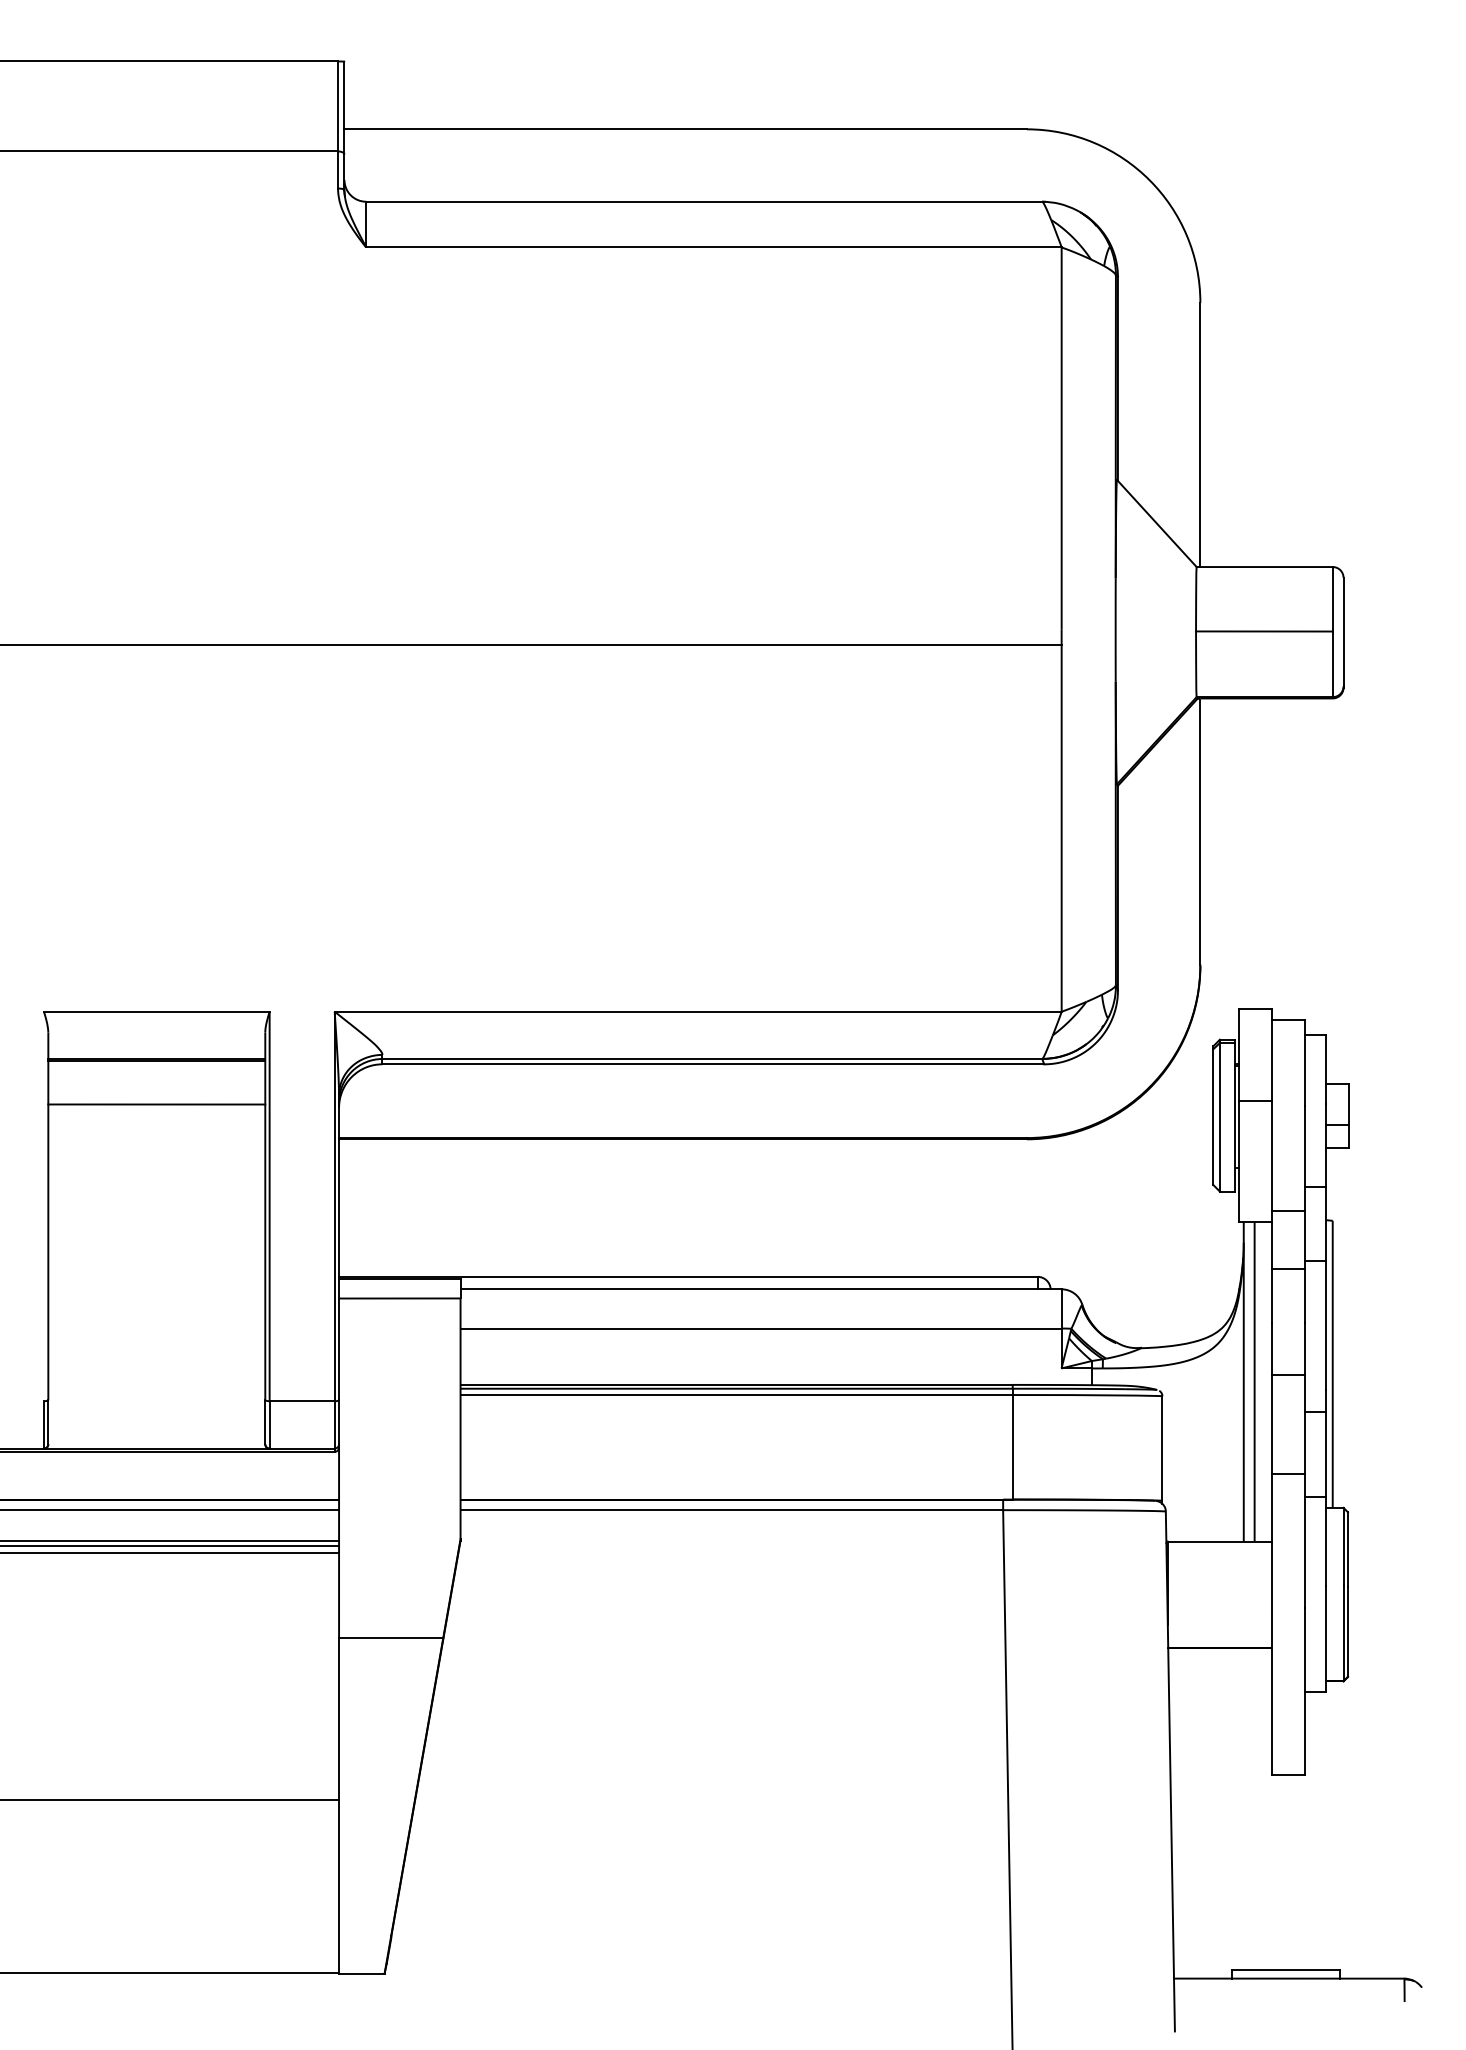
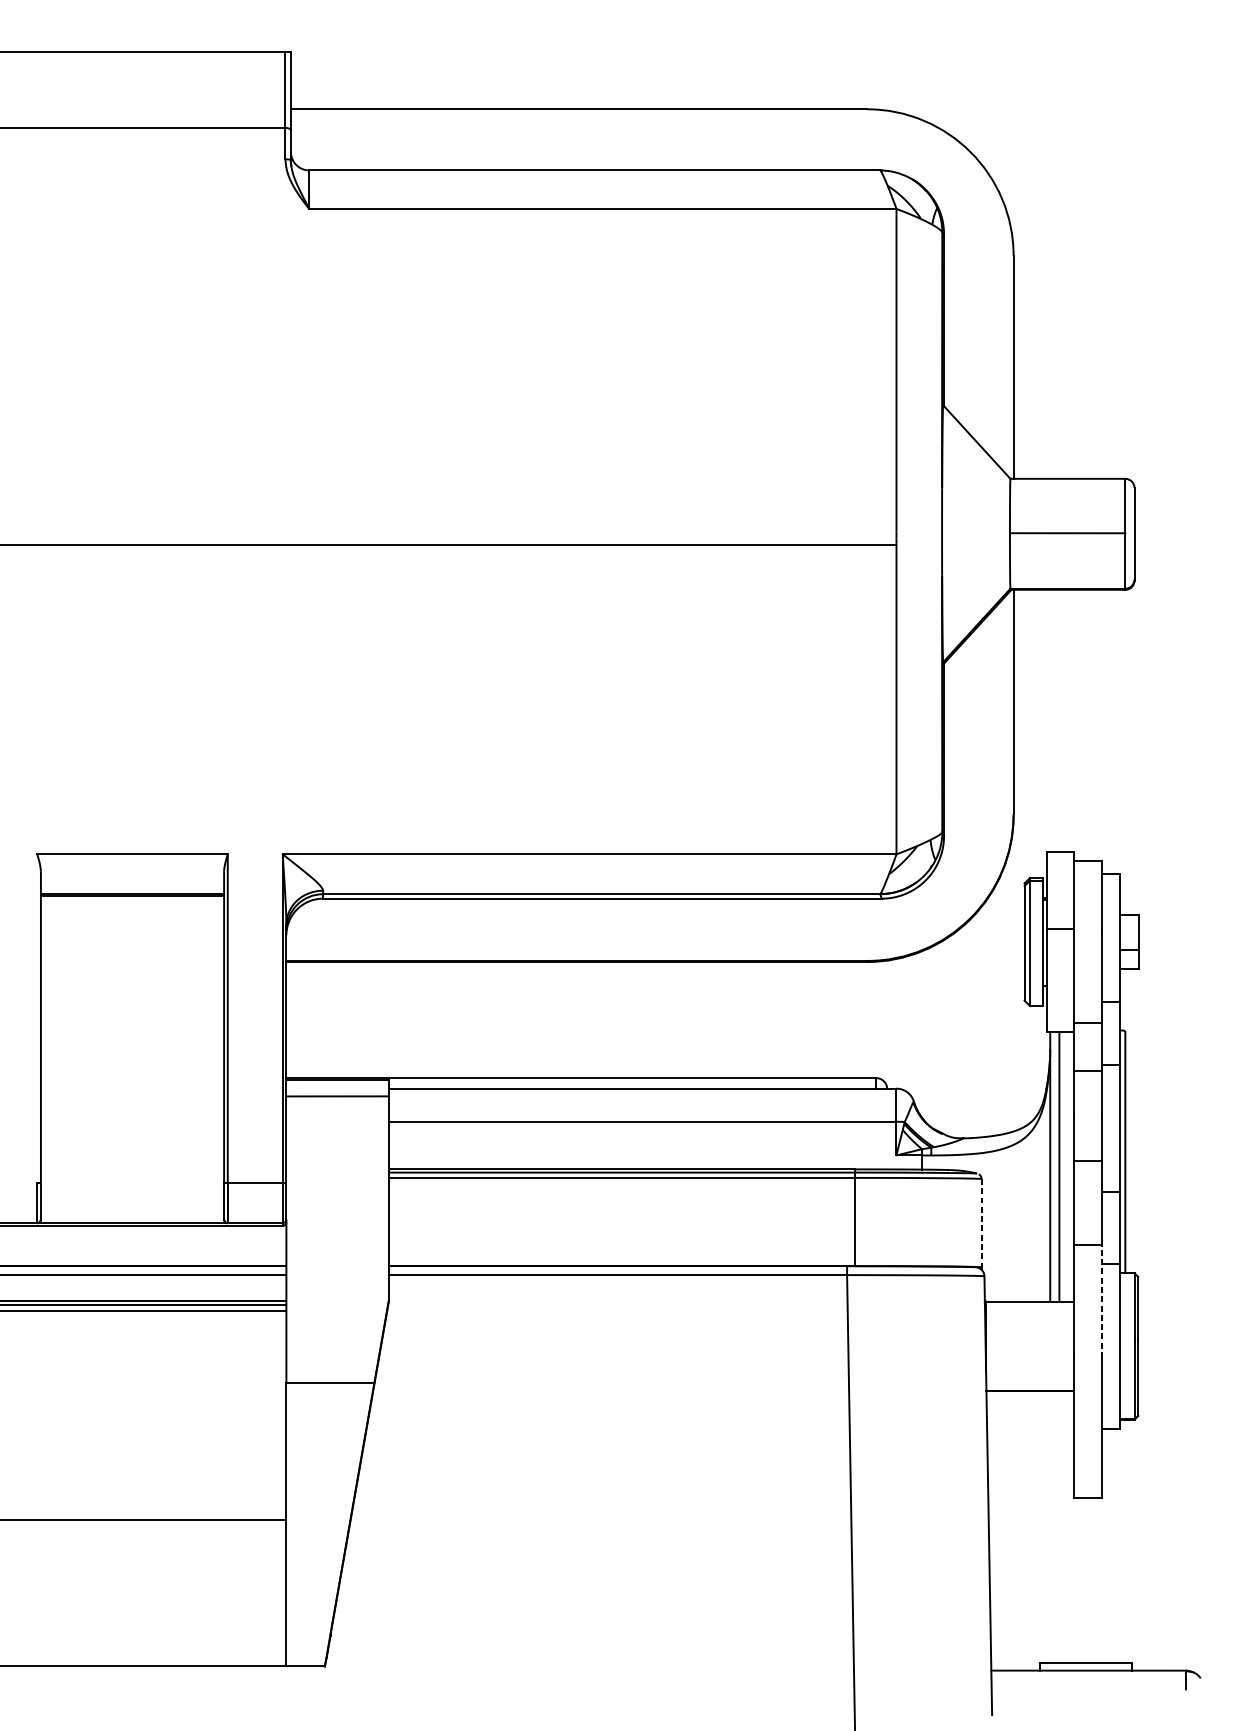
line: (156, 1104) -> (132, 932), removed
line: (1162, 1449) -> (981, 1223), solid -> dashed
line: (1304, 1541) -> (1101, 1301), solid -> dashed

